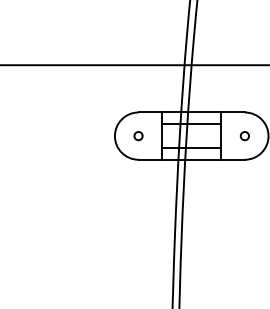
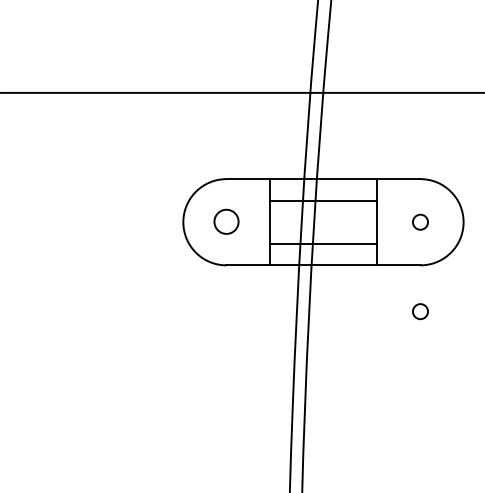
circle: (138, 136) -> (226, 222), size x1.6
circle: (244, 185) -> (419, 312), added

